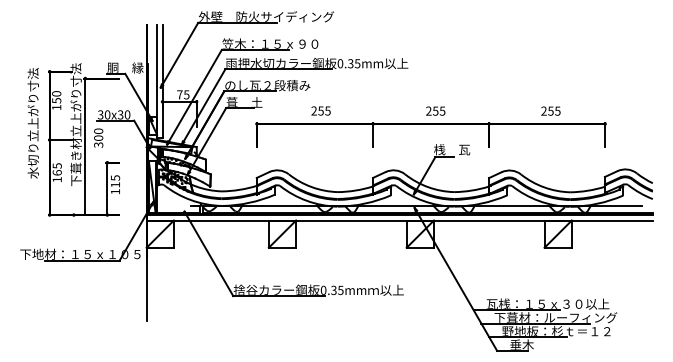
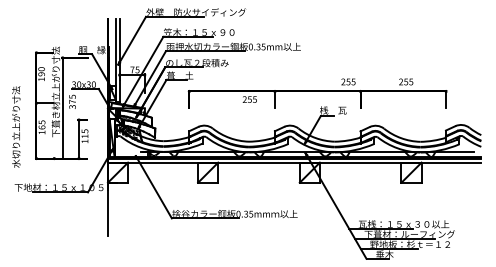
text: (56, 100) -> (41, 74), 150 -> 190
text: (320, 110) -> (249, 99), moved
text: (435, 110) -> (348, 81), moved
text: (32, 123) -> (15, 127), moved
text: (98, 134) -> (72, 99), 300 -> 375

